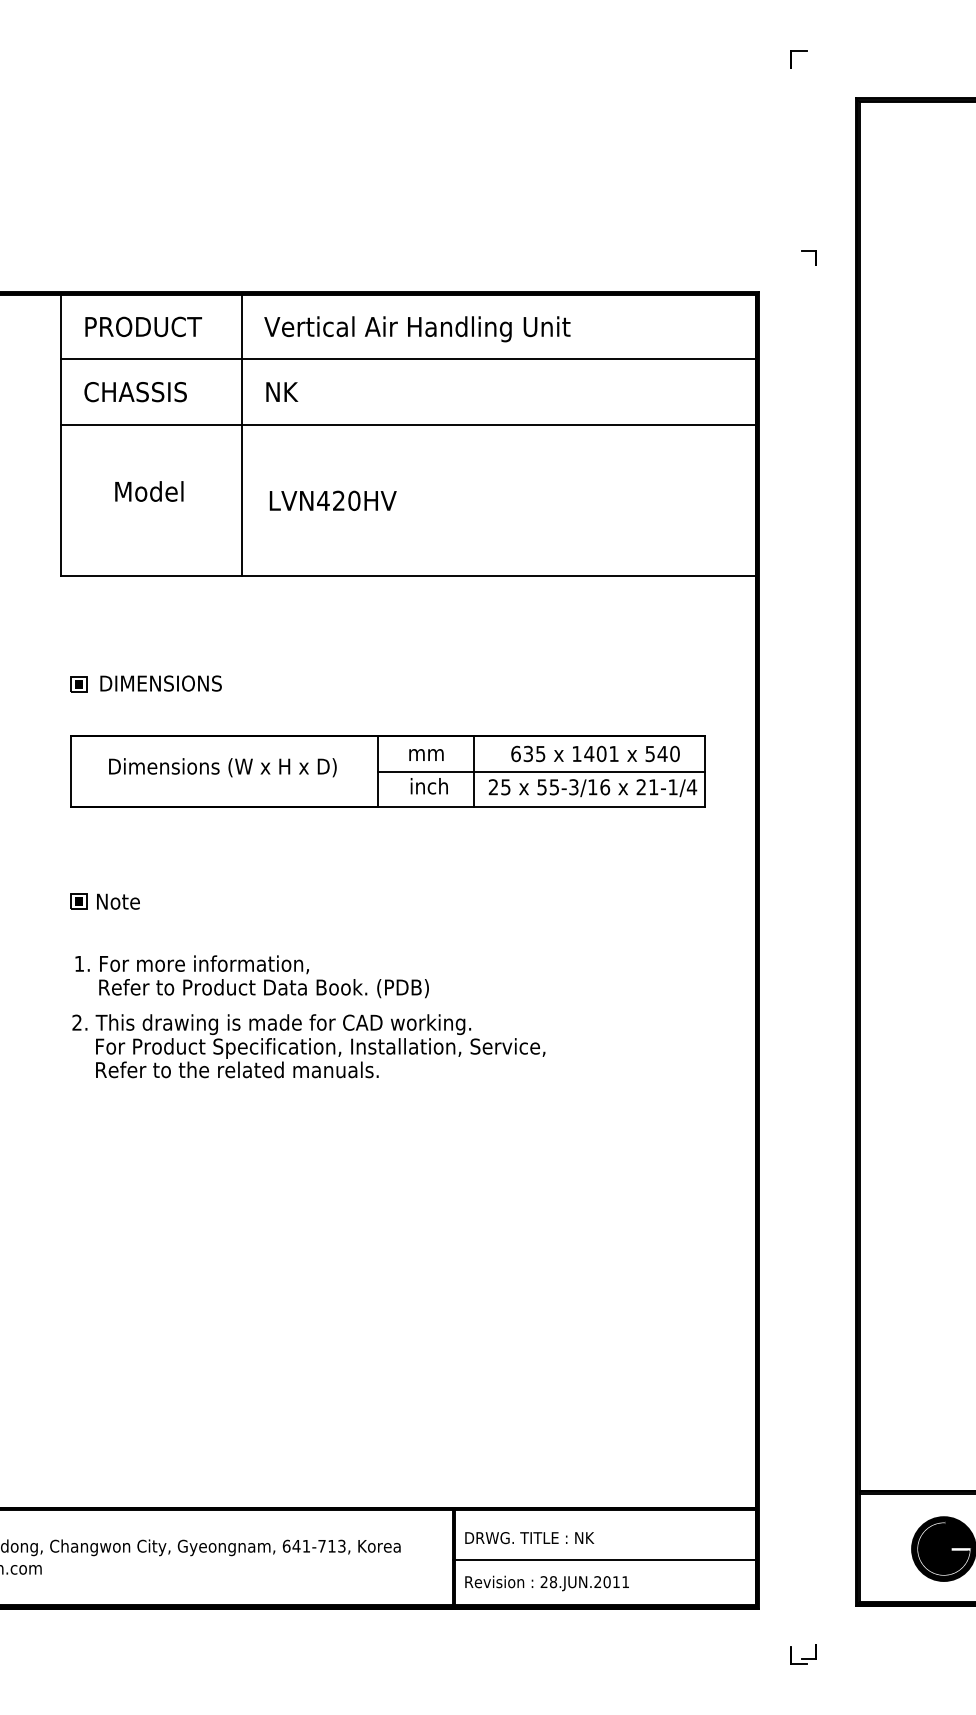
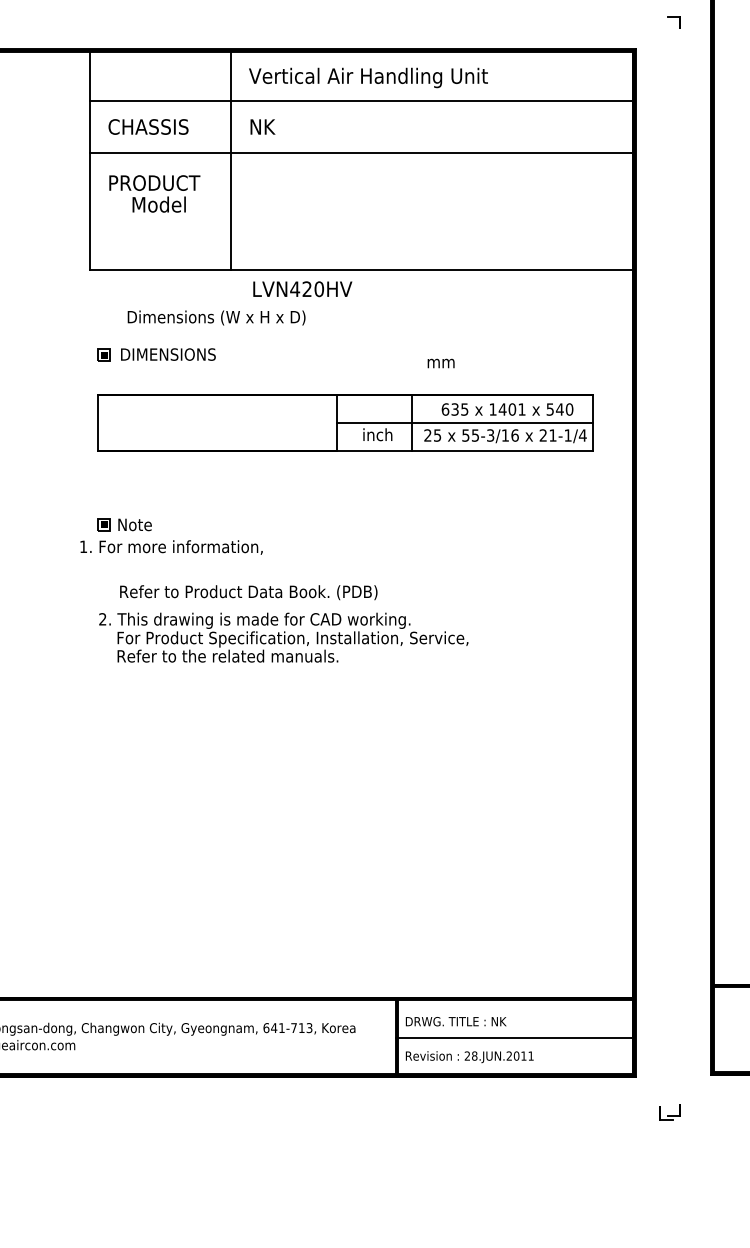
text: (143, 326) -> (154, 182), moved
text: (332, 500) -> (302, 288), moved
text: (426, 754) -> (441, 363), moved
text: (222, 767) -> (216, 317), moved
text: (191, 964) -> (171, 547), moved

